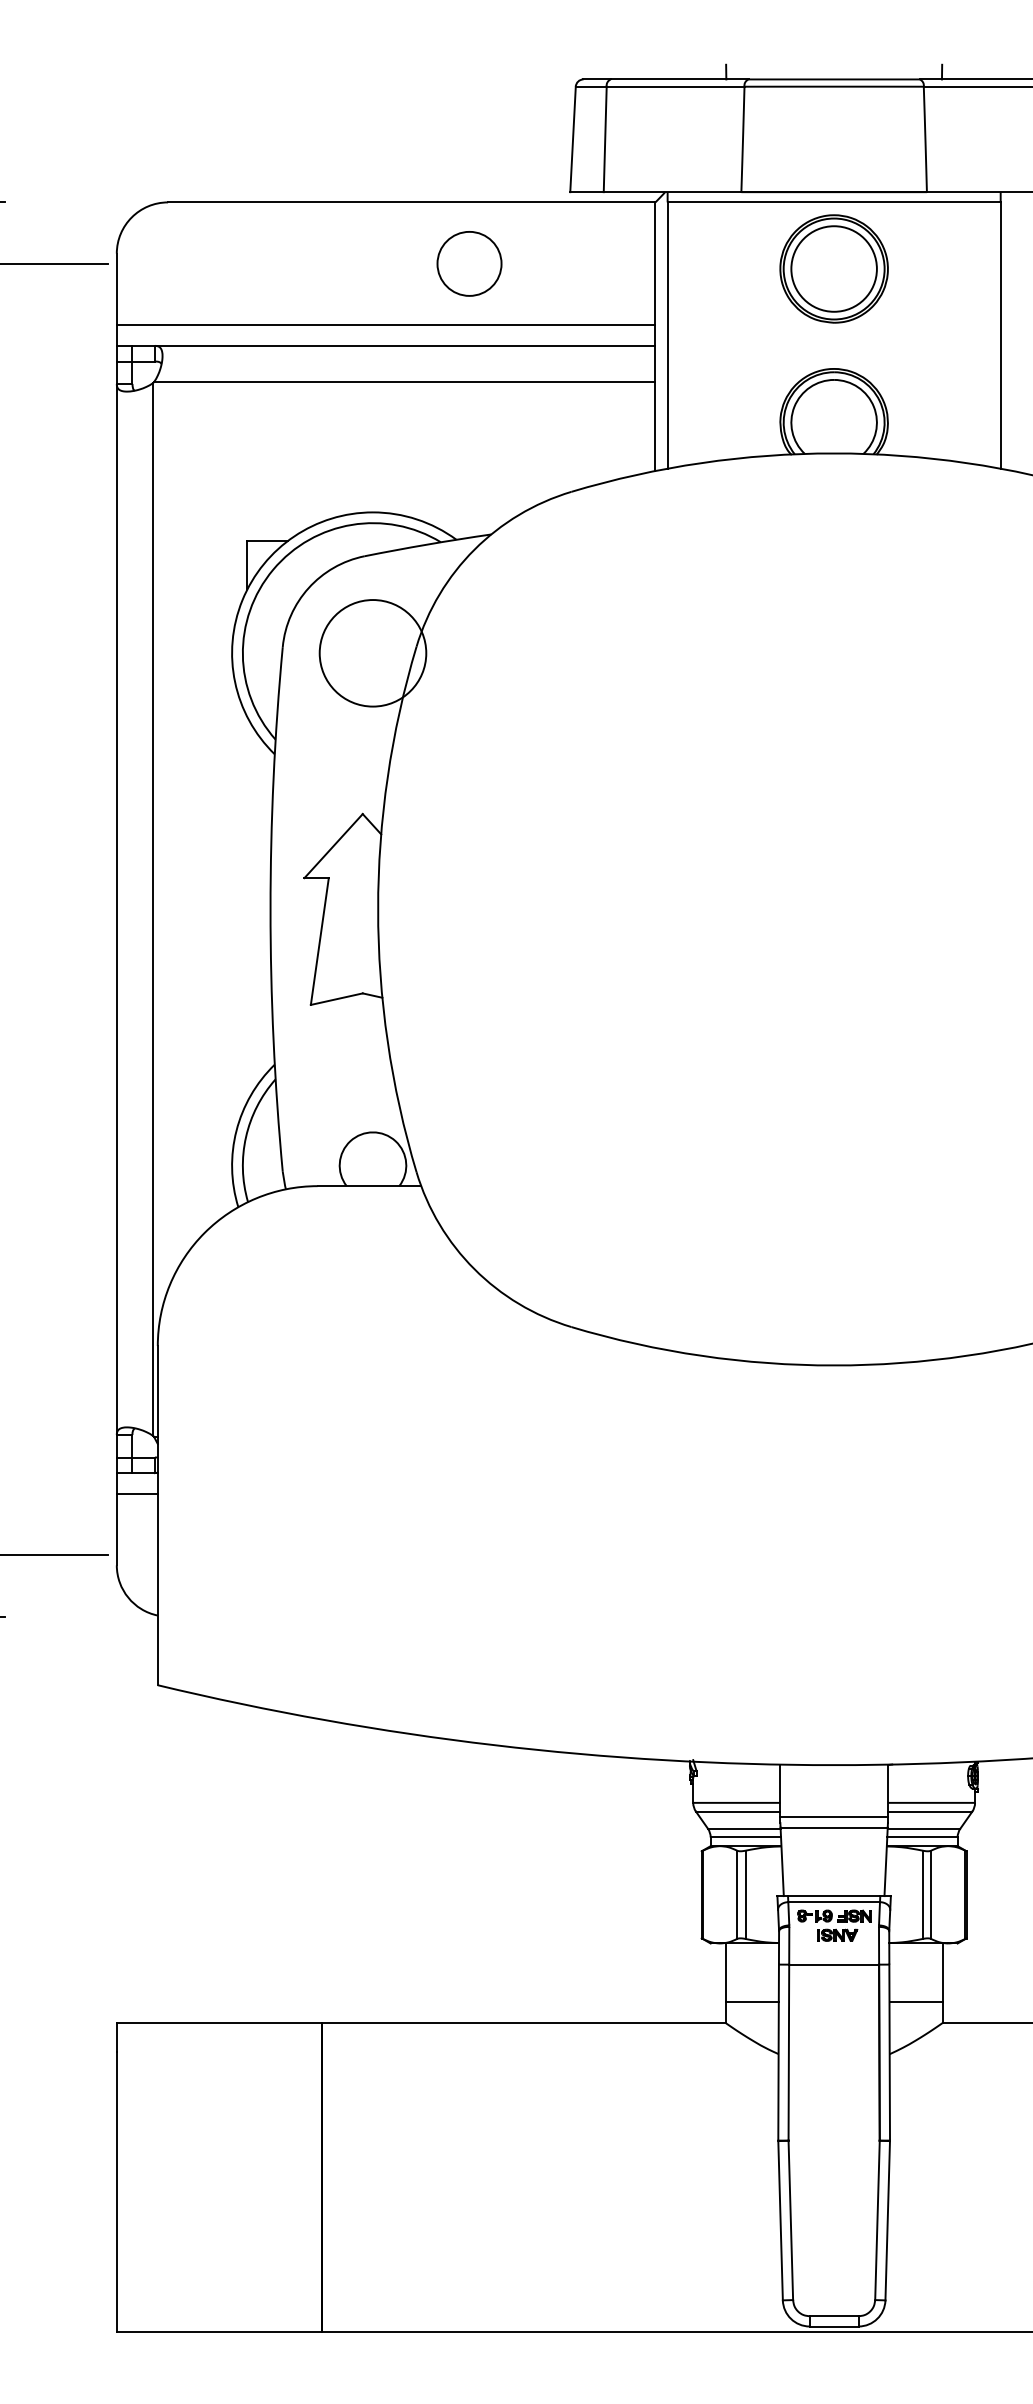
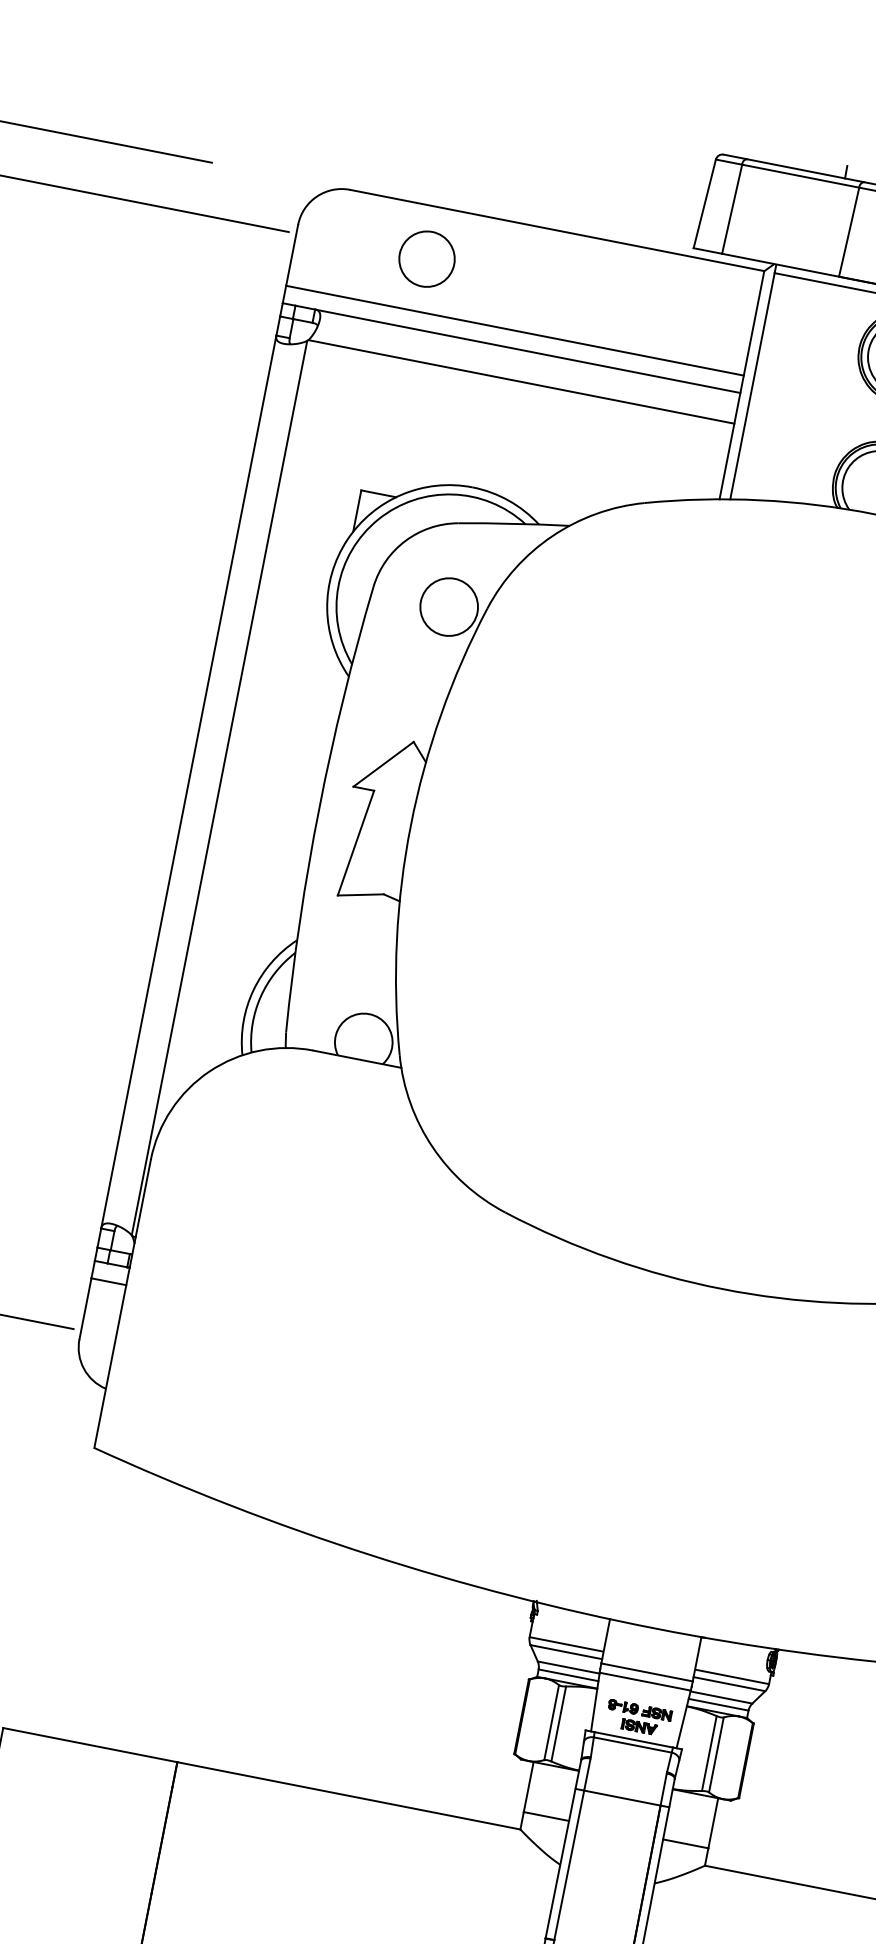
circle: (469, 263) -> (427, 258), moved
circle: (372, 653) -> (448, 607), size x0.62
part: (834, 1925) -> (638, 1718), moved

